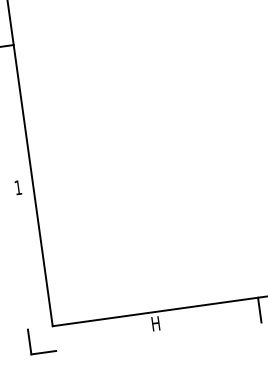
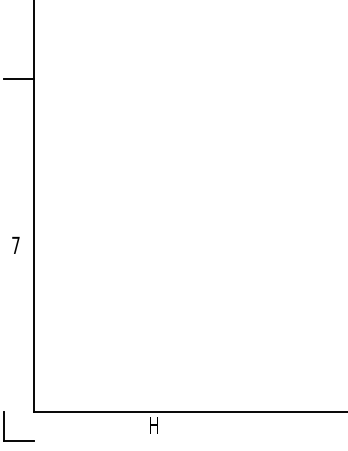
text: (17, 187) -> (15, 244), 1 -> 7
line: (259, 310) -> (276, 426), removed

